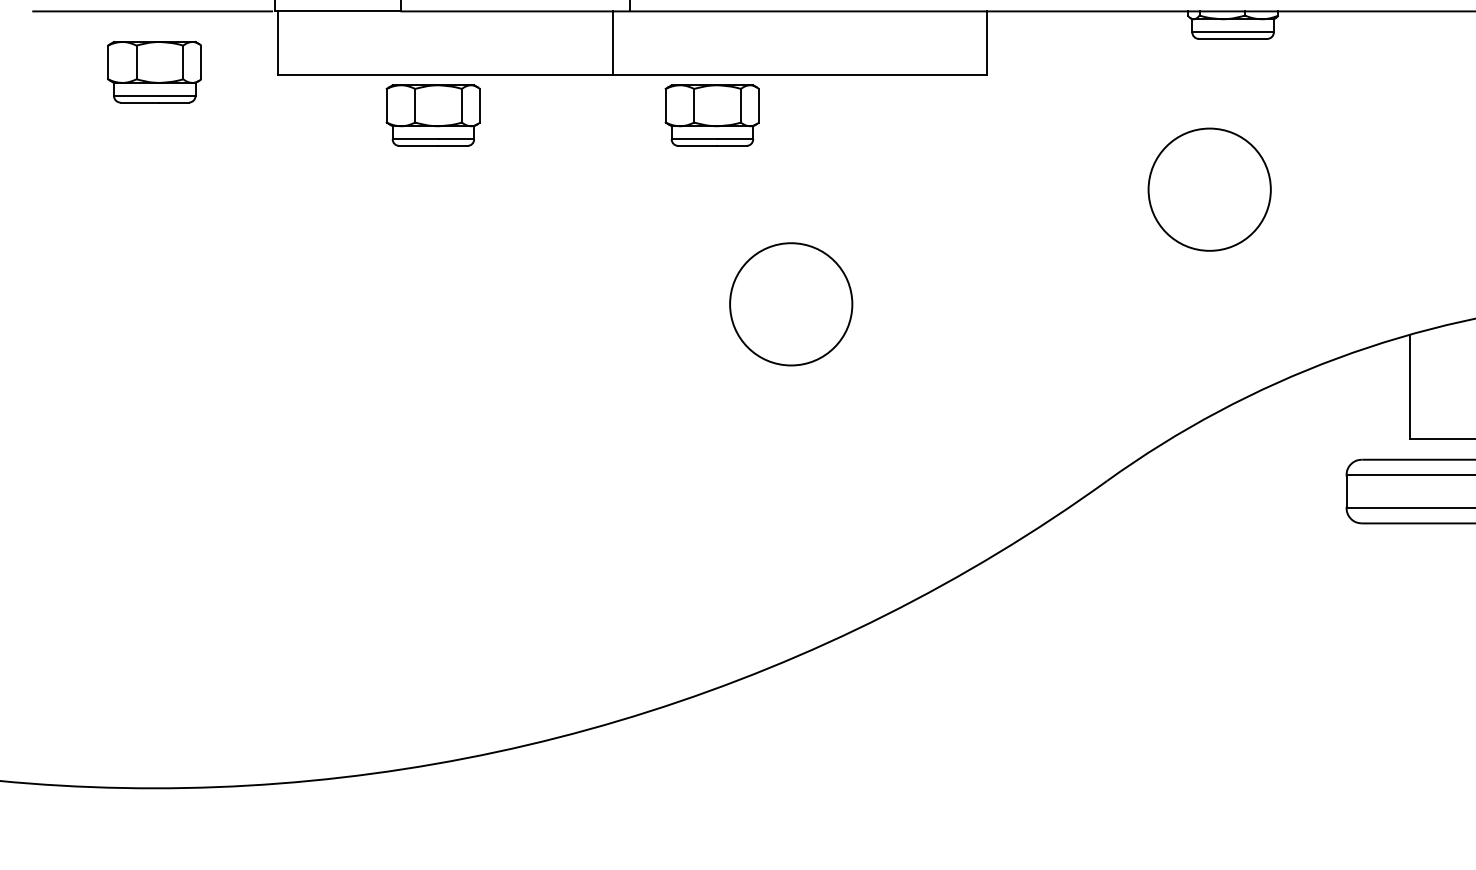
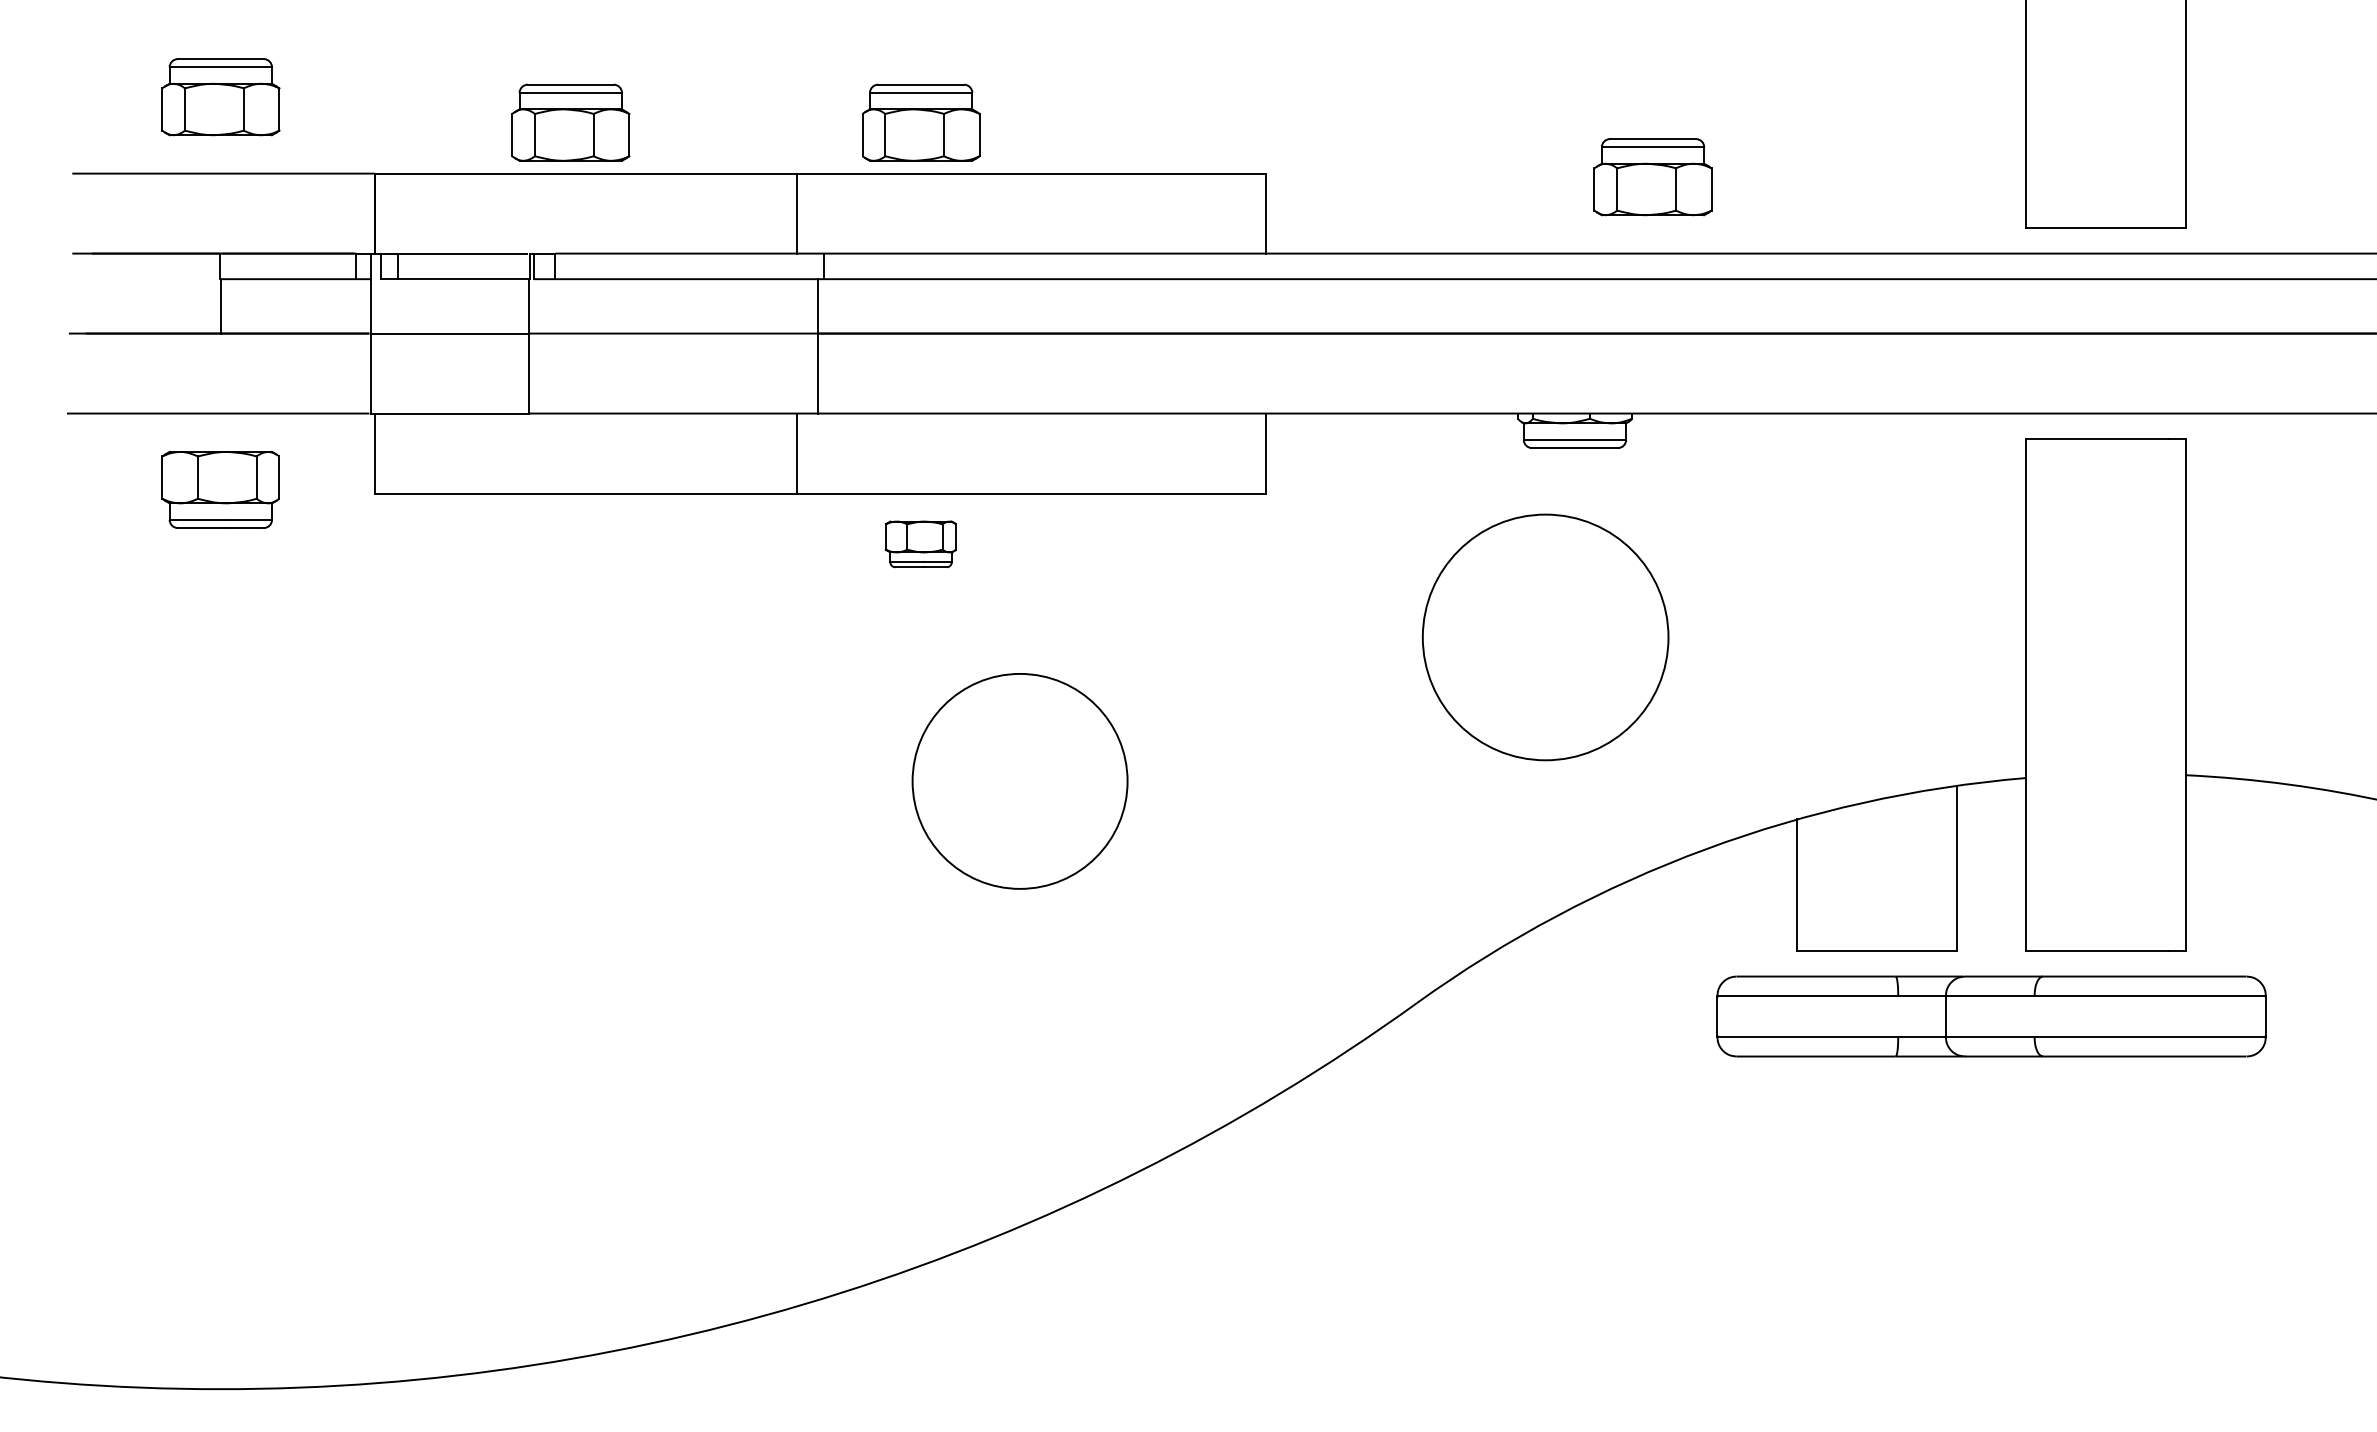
part: (433, 115) -> (570, 544), removed
part: (711, 115) -> (920, 544), size x0.6
circle: (1209, 189) -> (1545, 637), size x1.6
circle: (790, 304) -> (1019, 781), size x1.4

